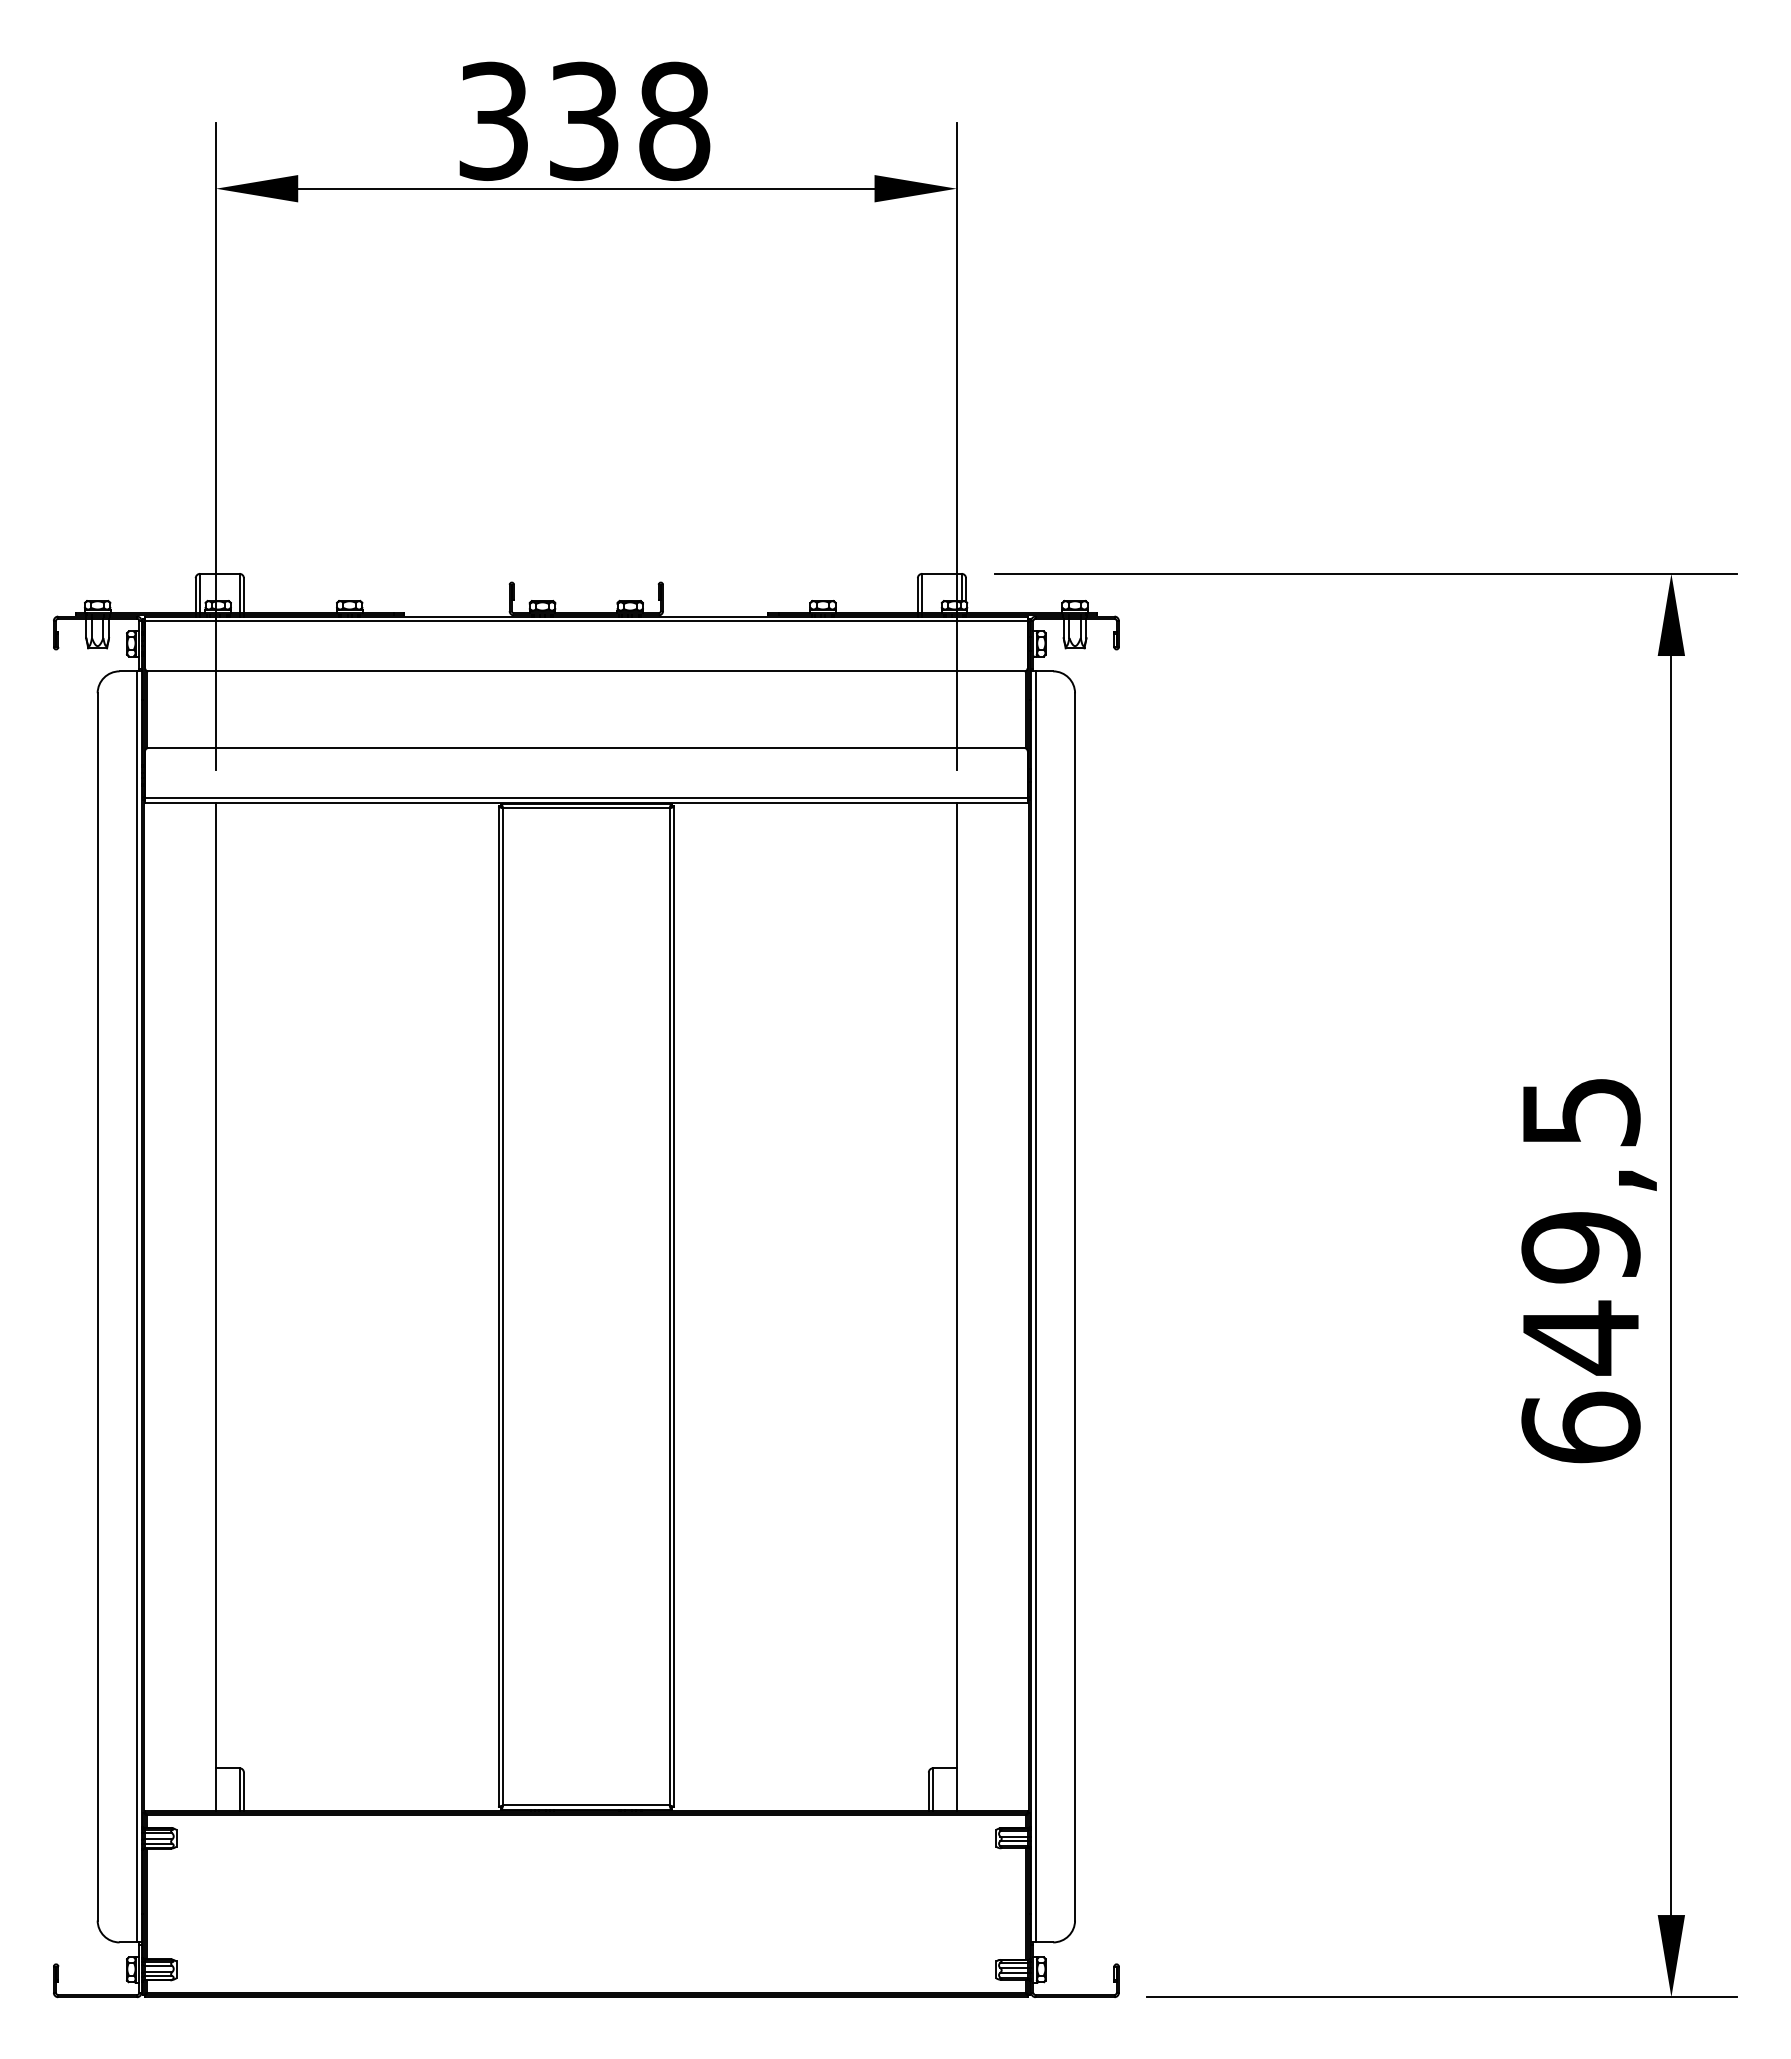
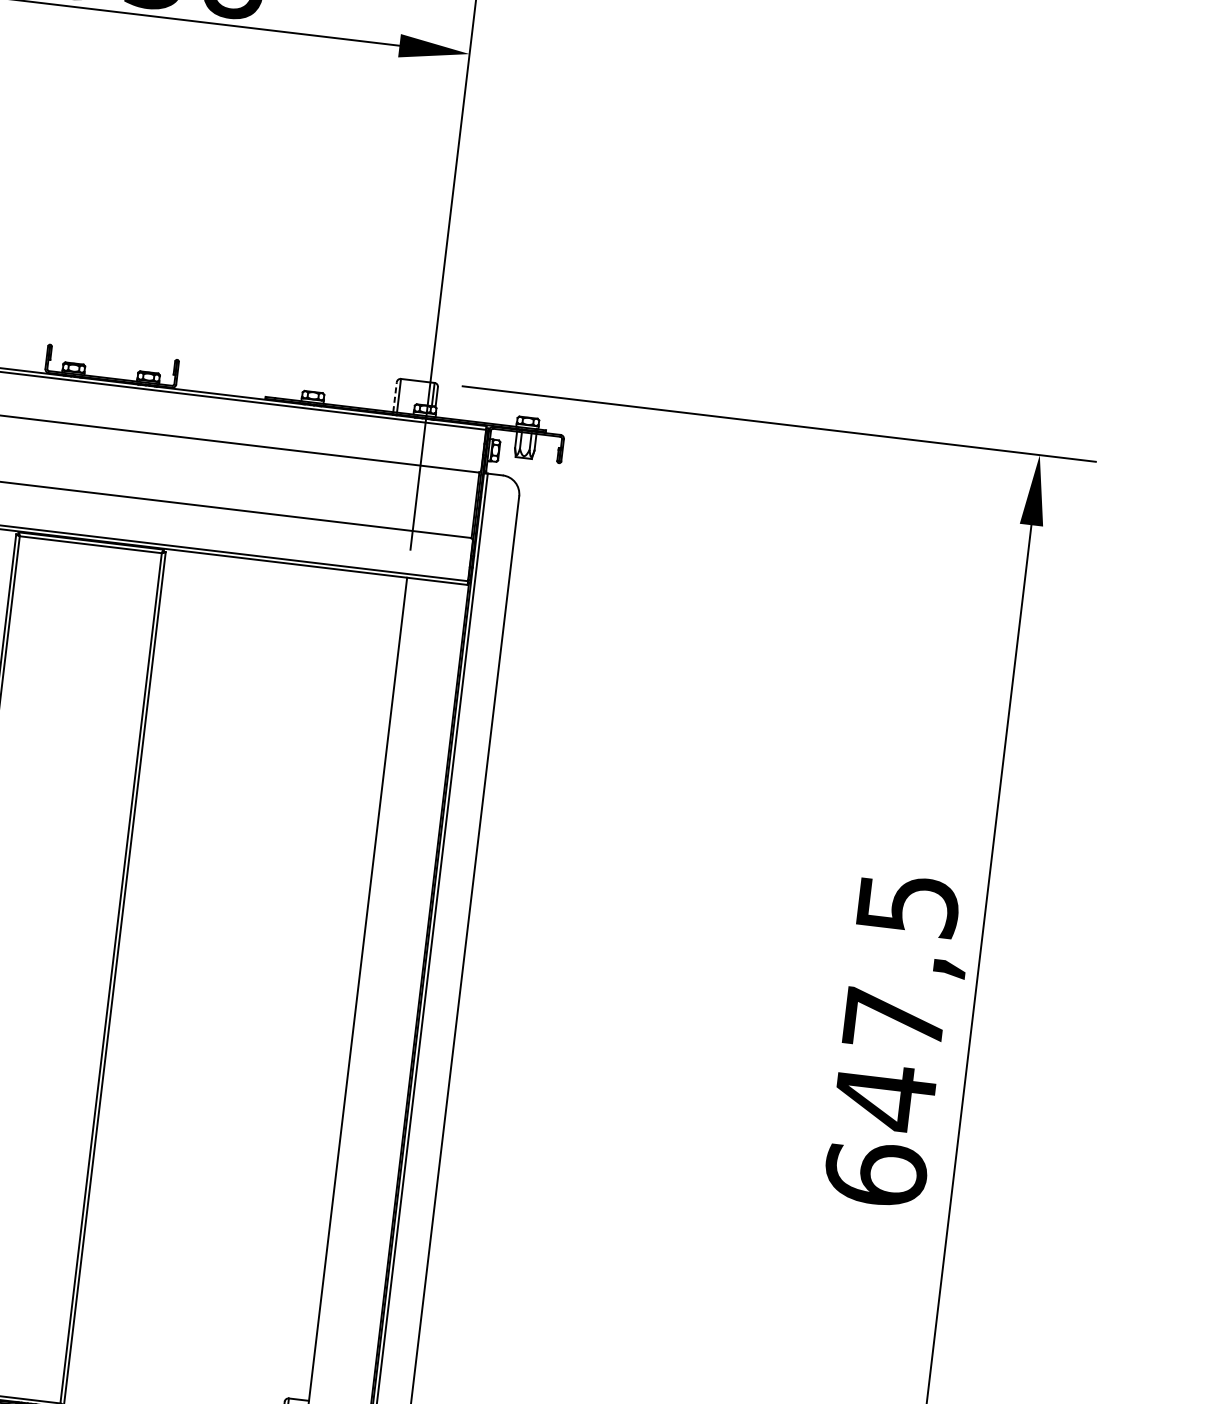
line: (917, 595) -> (394, 396), solid -> dashed
text: (1580, 1247) -> (893, 1020), 649,5 -> 647,5

